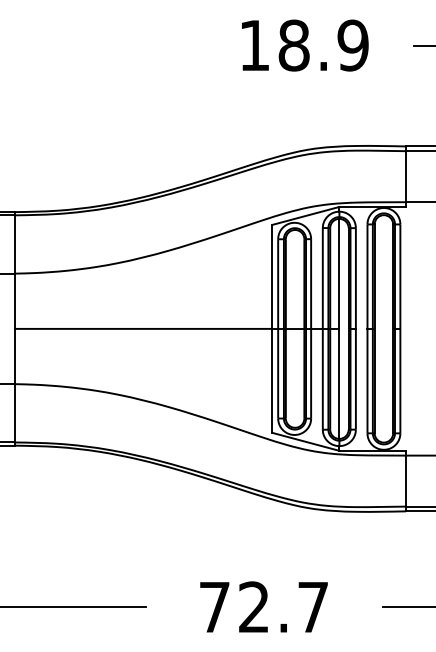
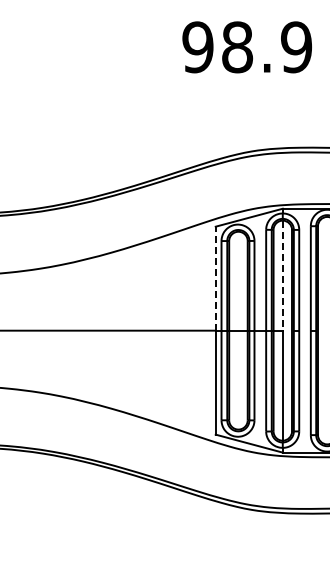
text: (254, 45) -> (197, 47), 18.9 -> 98.9
line: (339, 274) -> (282, 276), solid -> dashed
line: (272, 276) -> (215, 278), solid -> dashed

